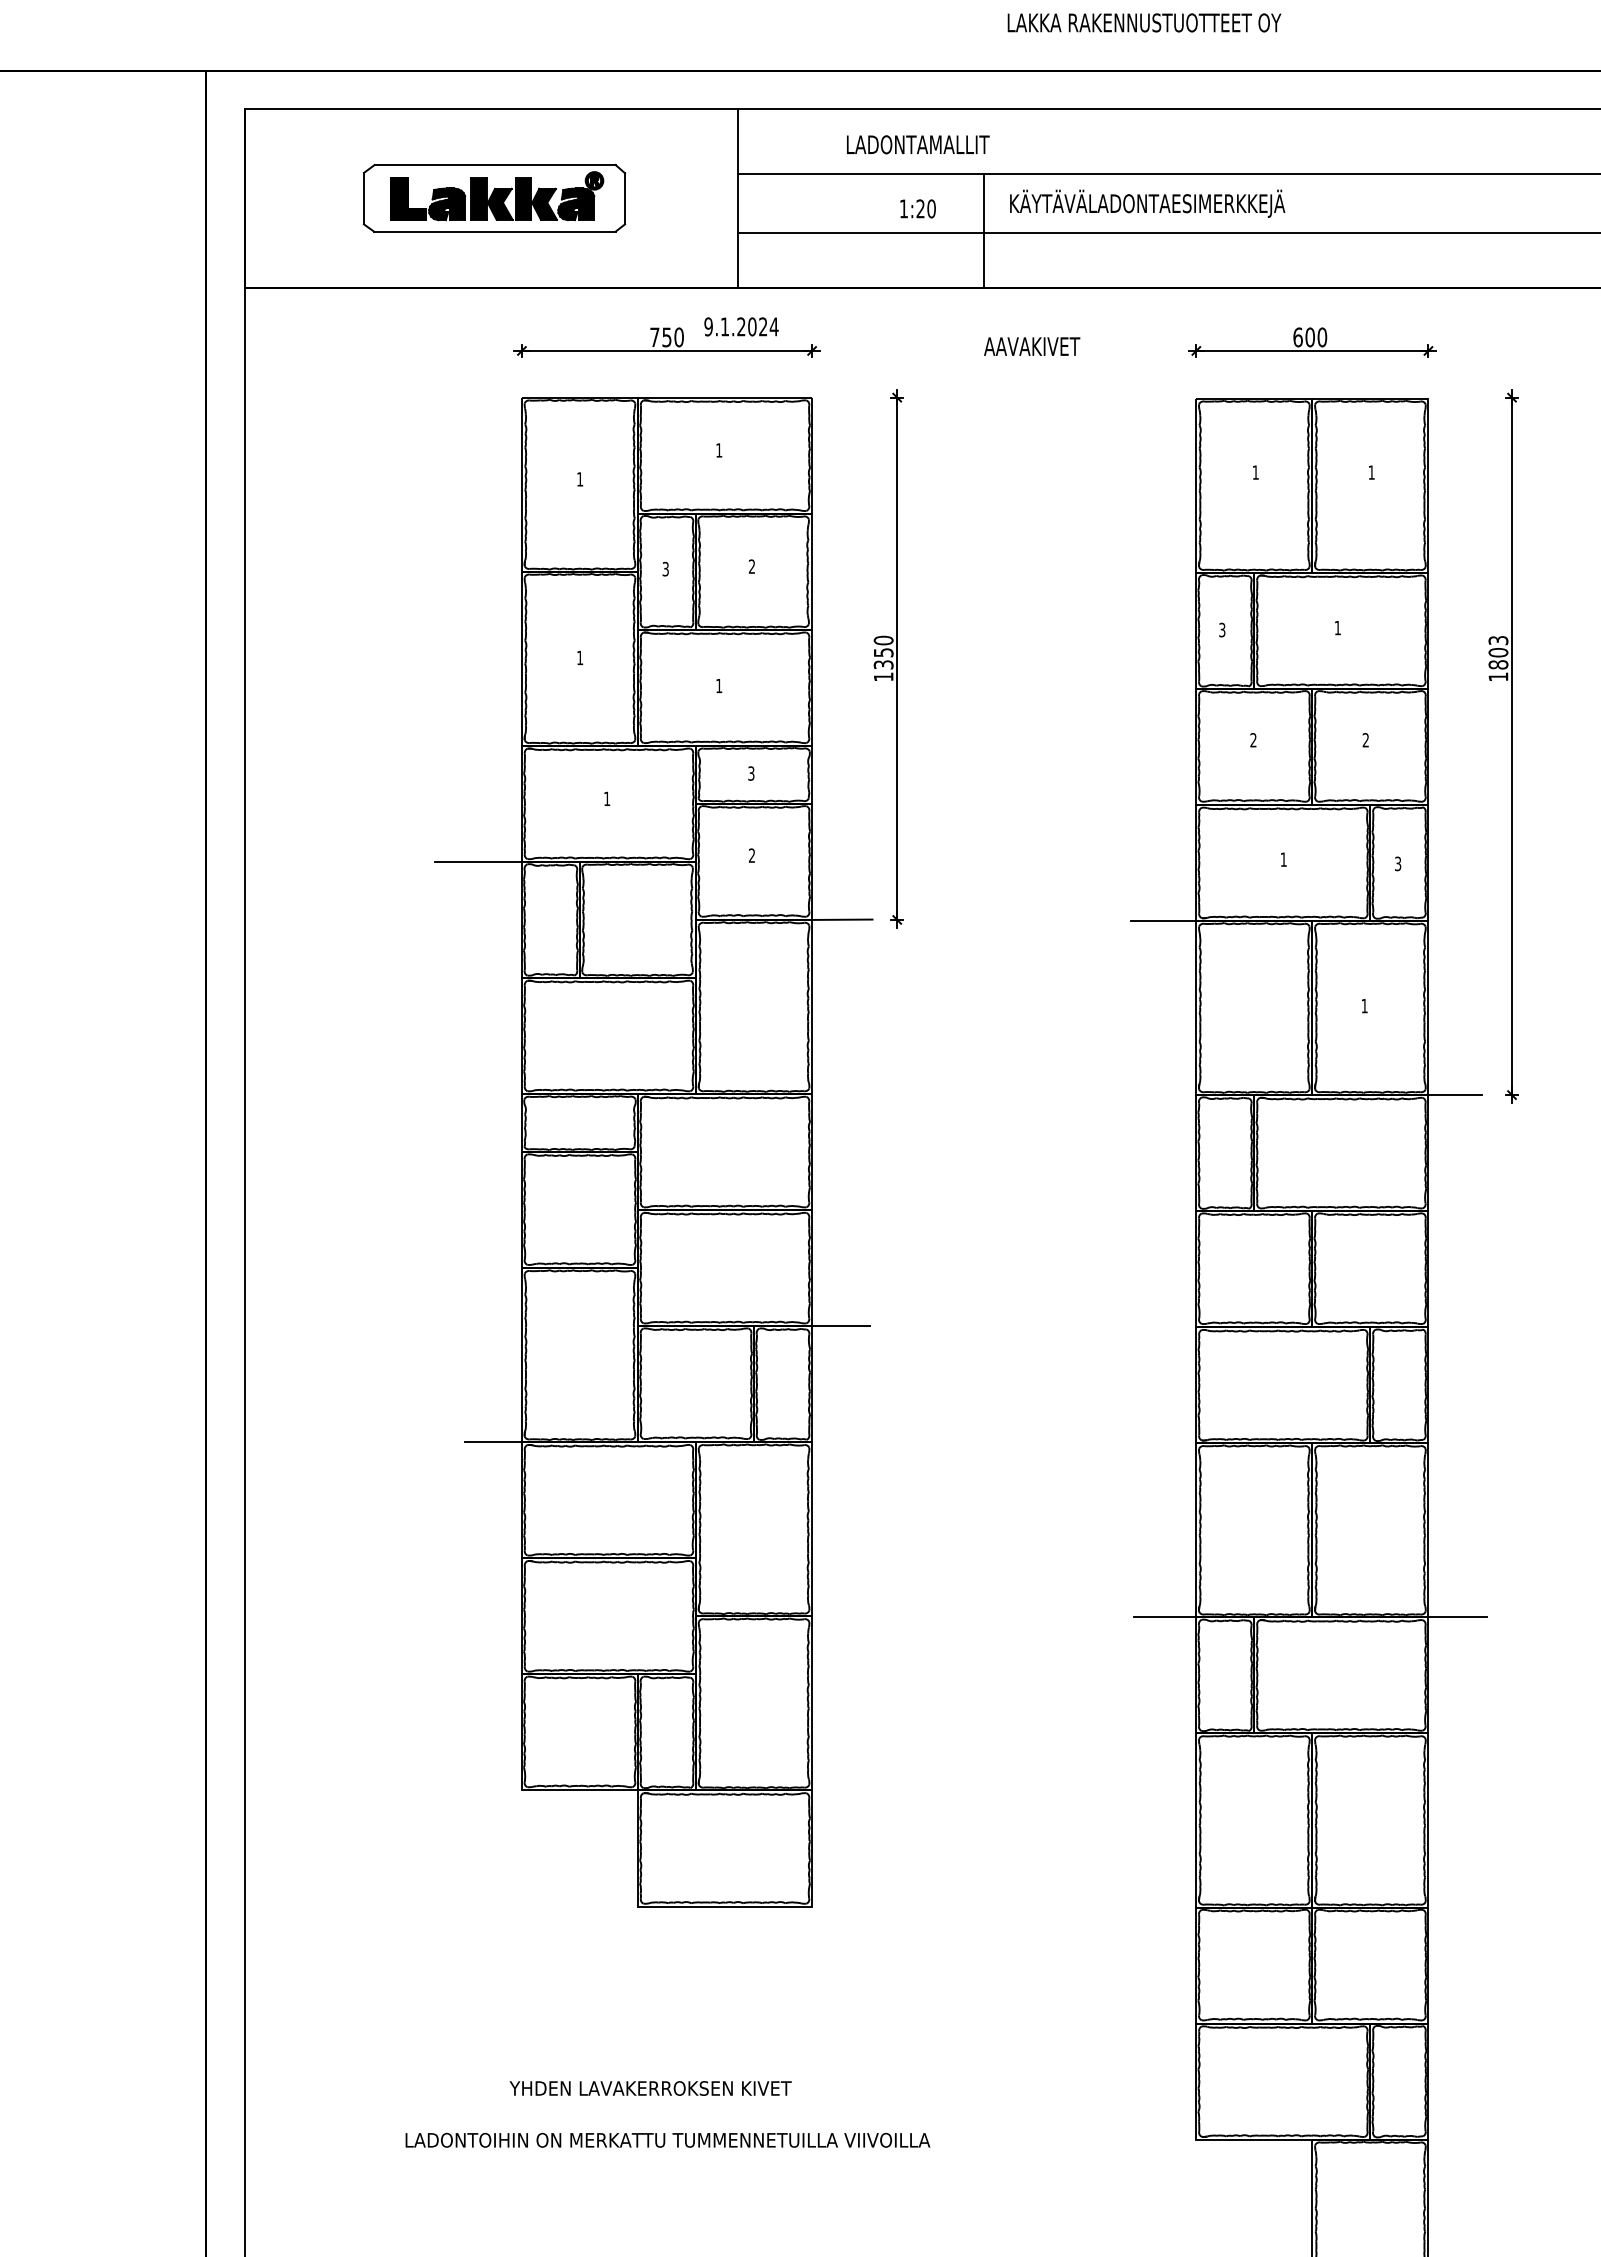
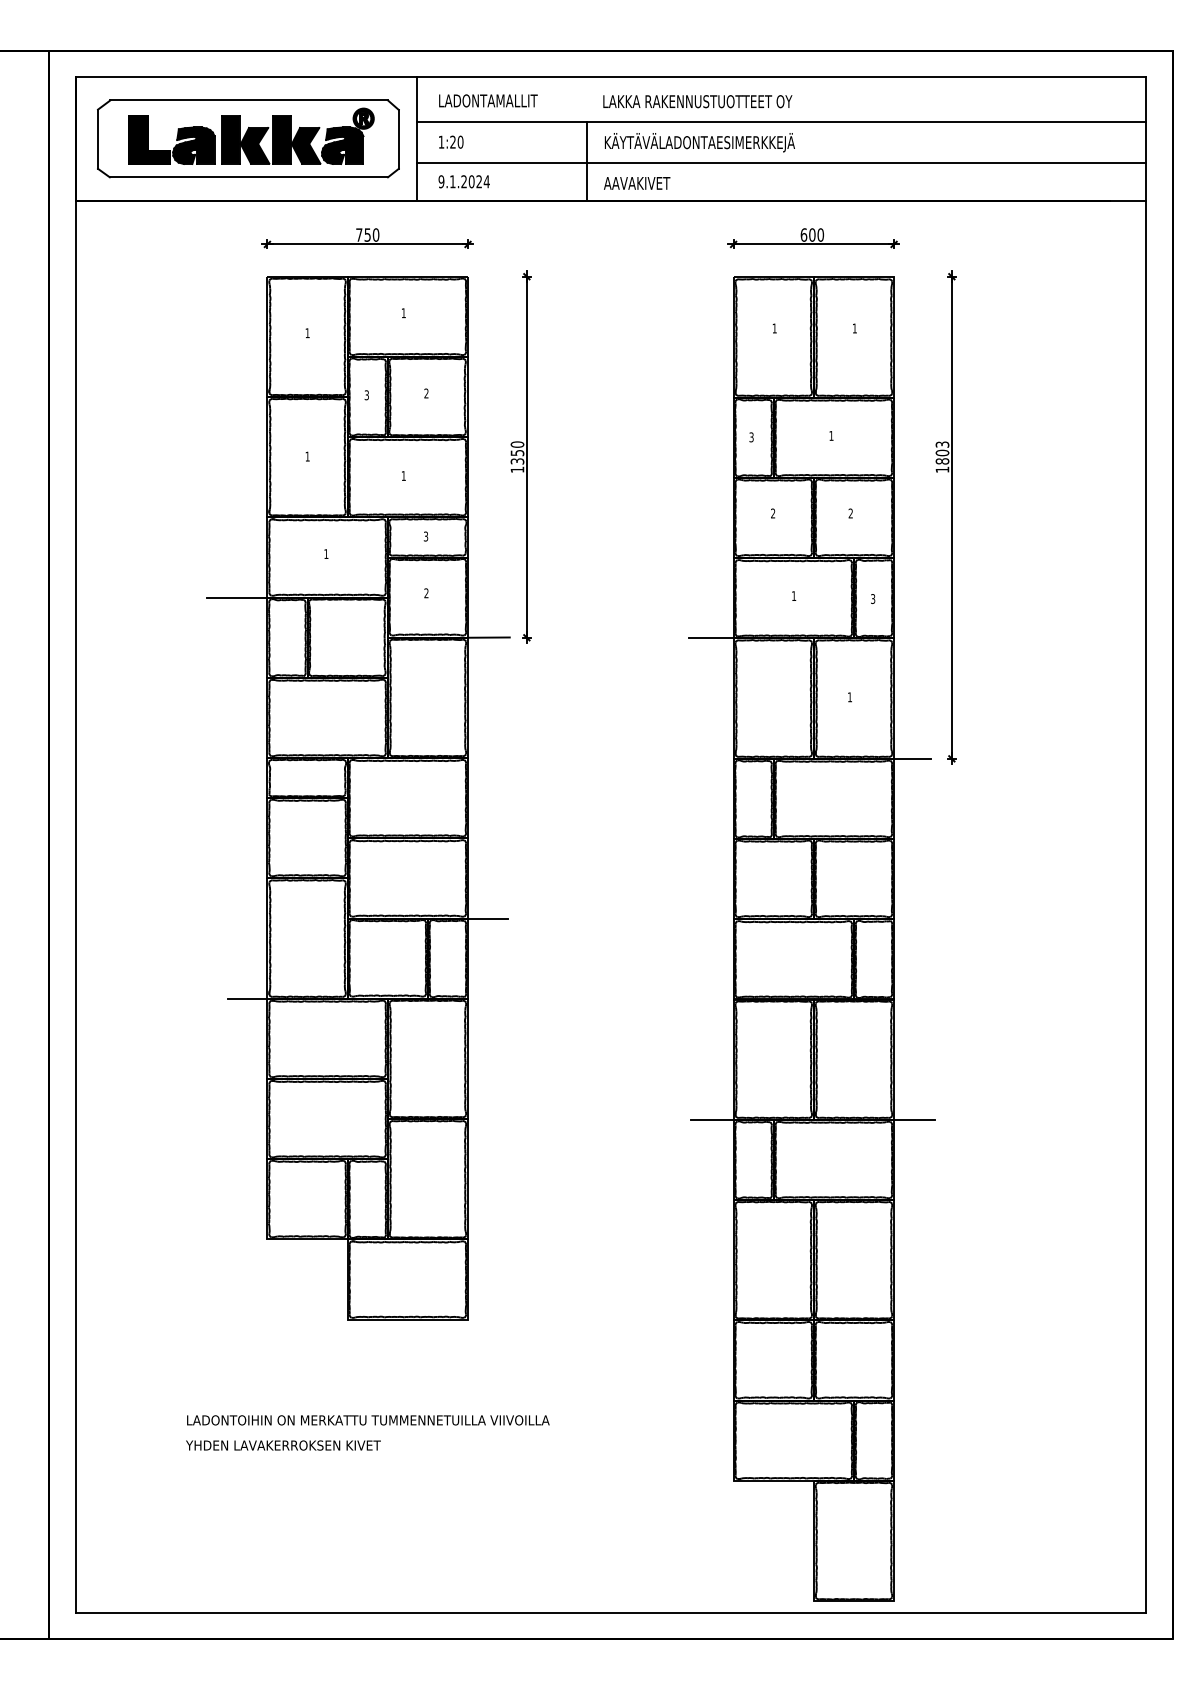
text: (1144, 22) -> (697, 101), moved
text: (918, 144) -> (488, 100), moved
part: (494, 197) -> (248, 138), size x1.67
text: (918, 207) -> (451, 141), moved
text: (740, 326) -> (463, 181), moved
text: (1032, 346) -> (637, 183), moved
text: (650, 2088) -> (283, 1445), moved
text: (668, 2140) -> (368, 1420), moved

